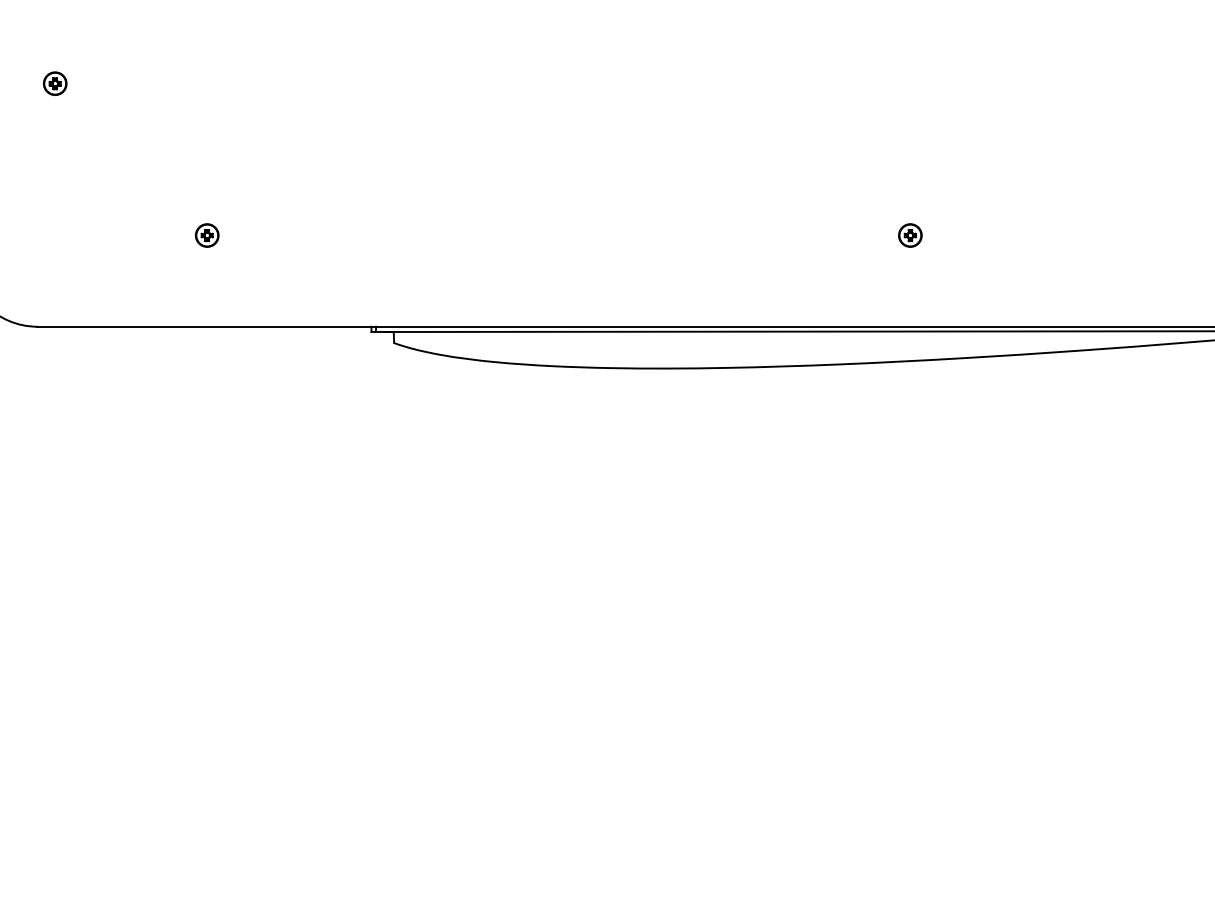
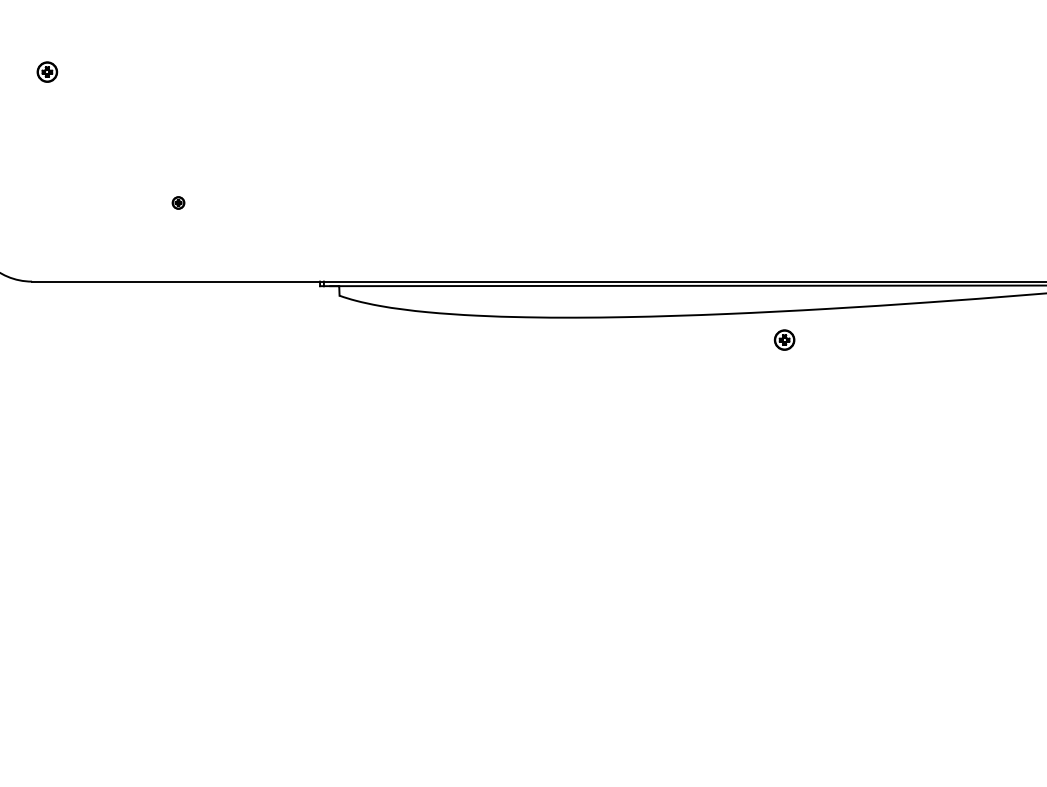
part: (207, 235) -> (178, 202), size x0.6
part: (910, 235) -> (784, 340), moved

